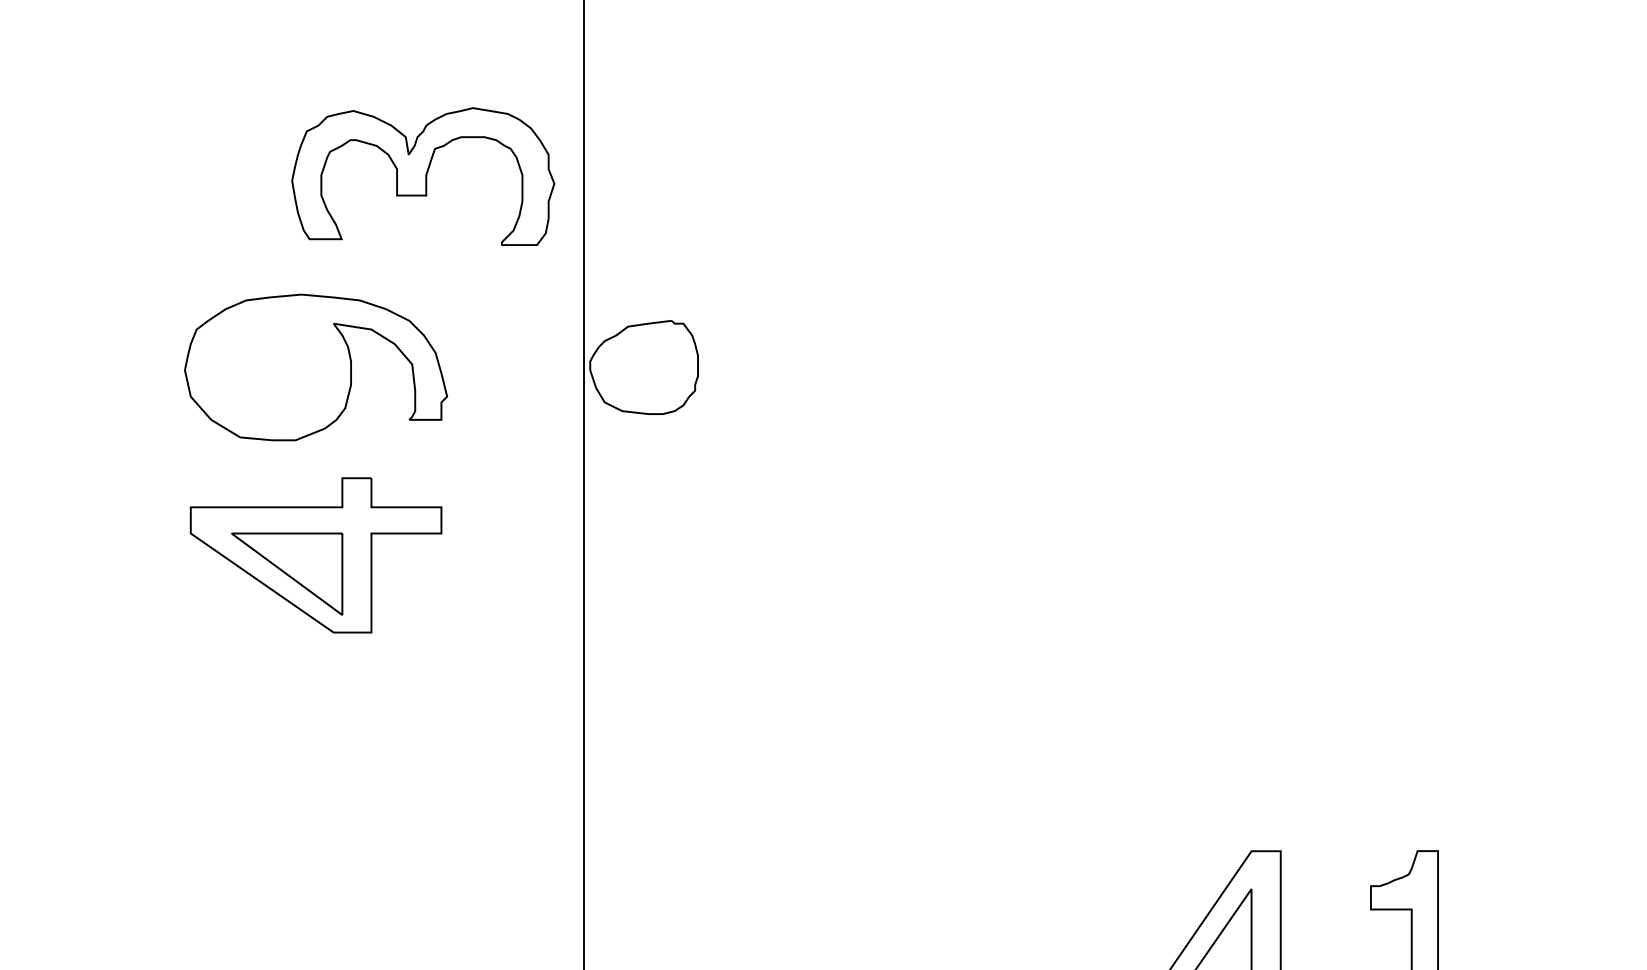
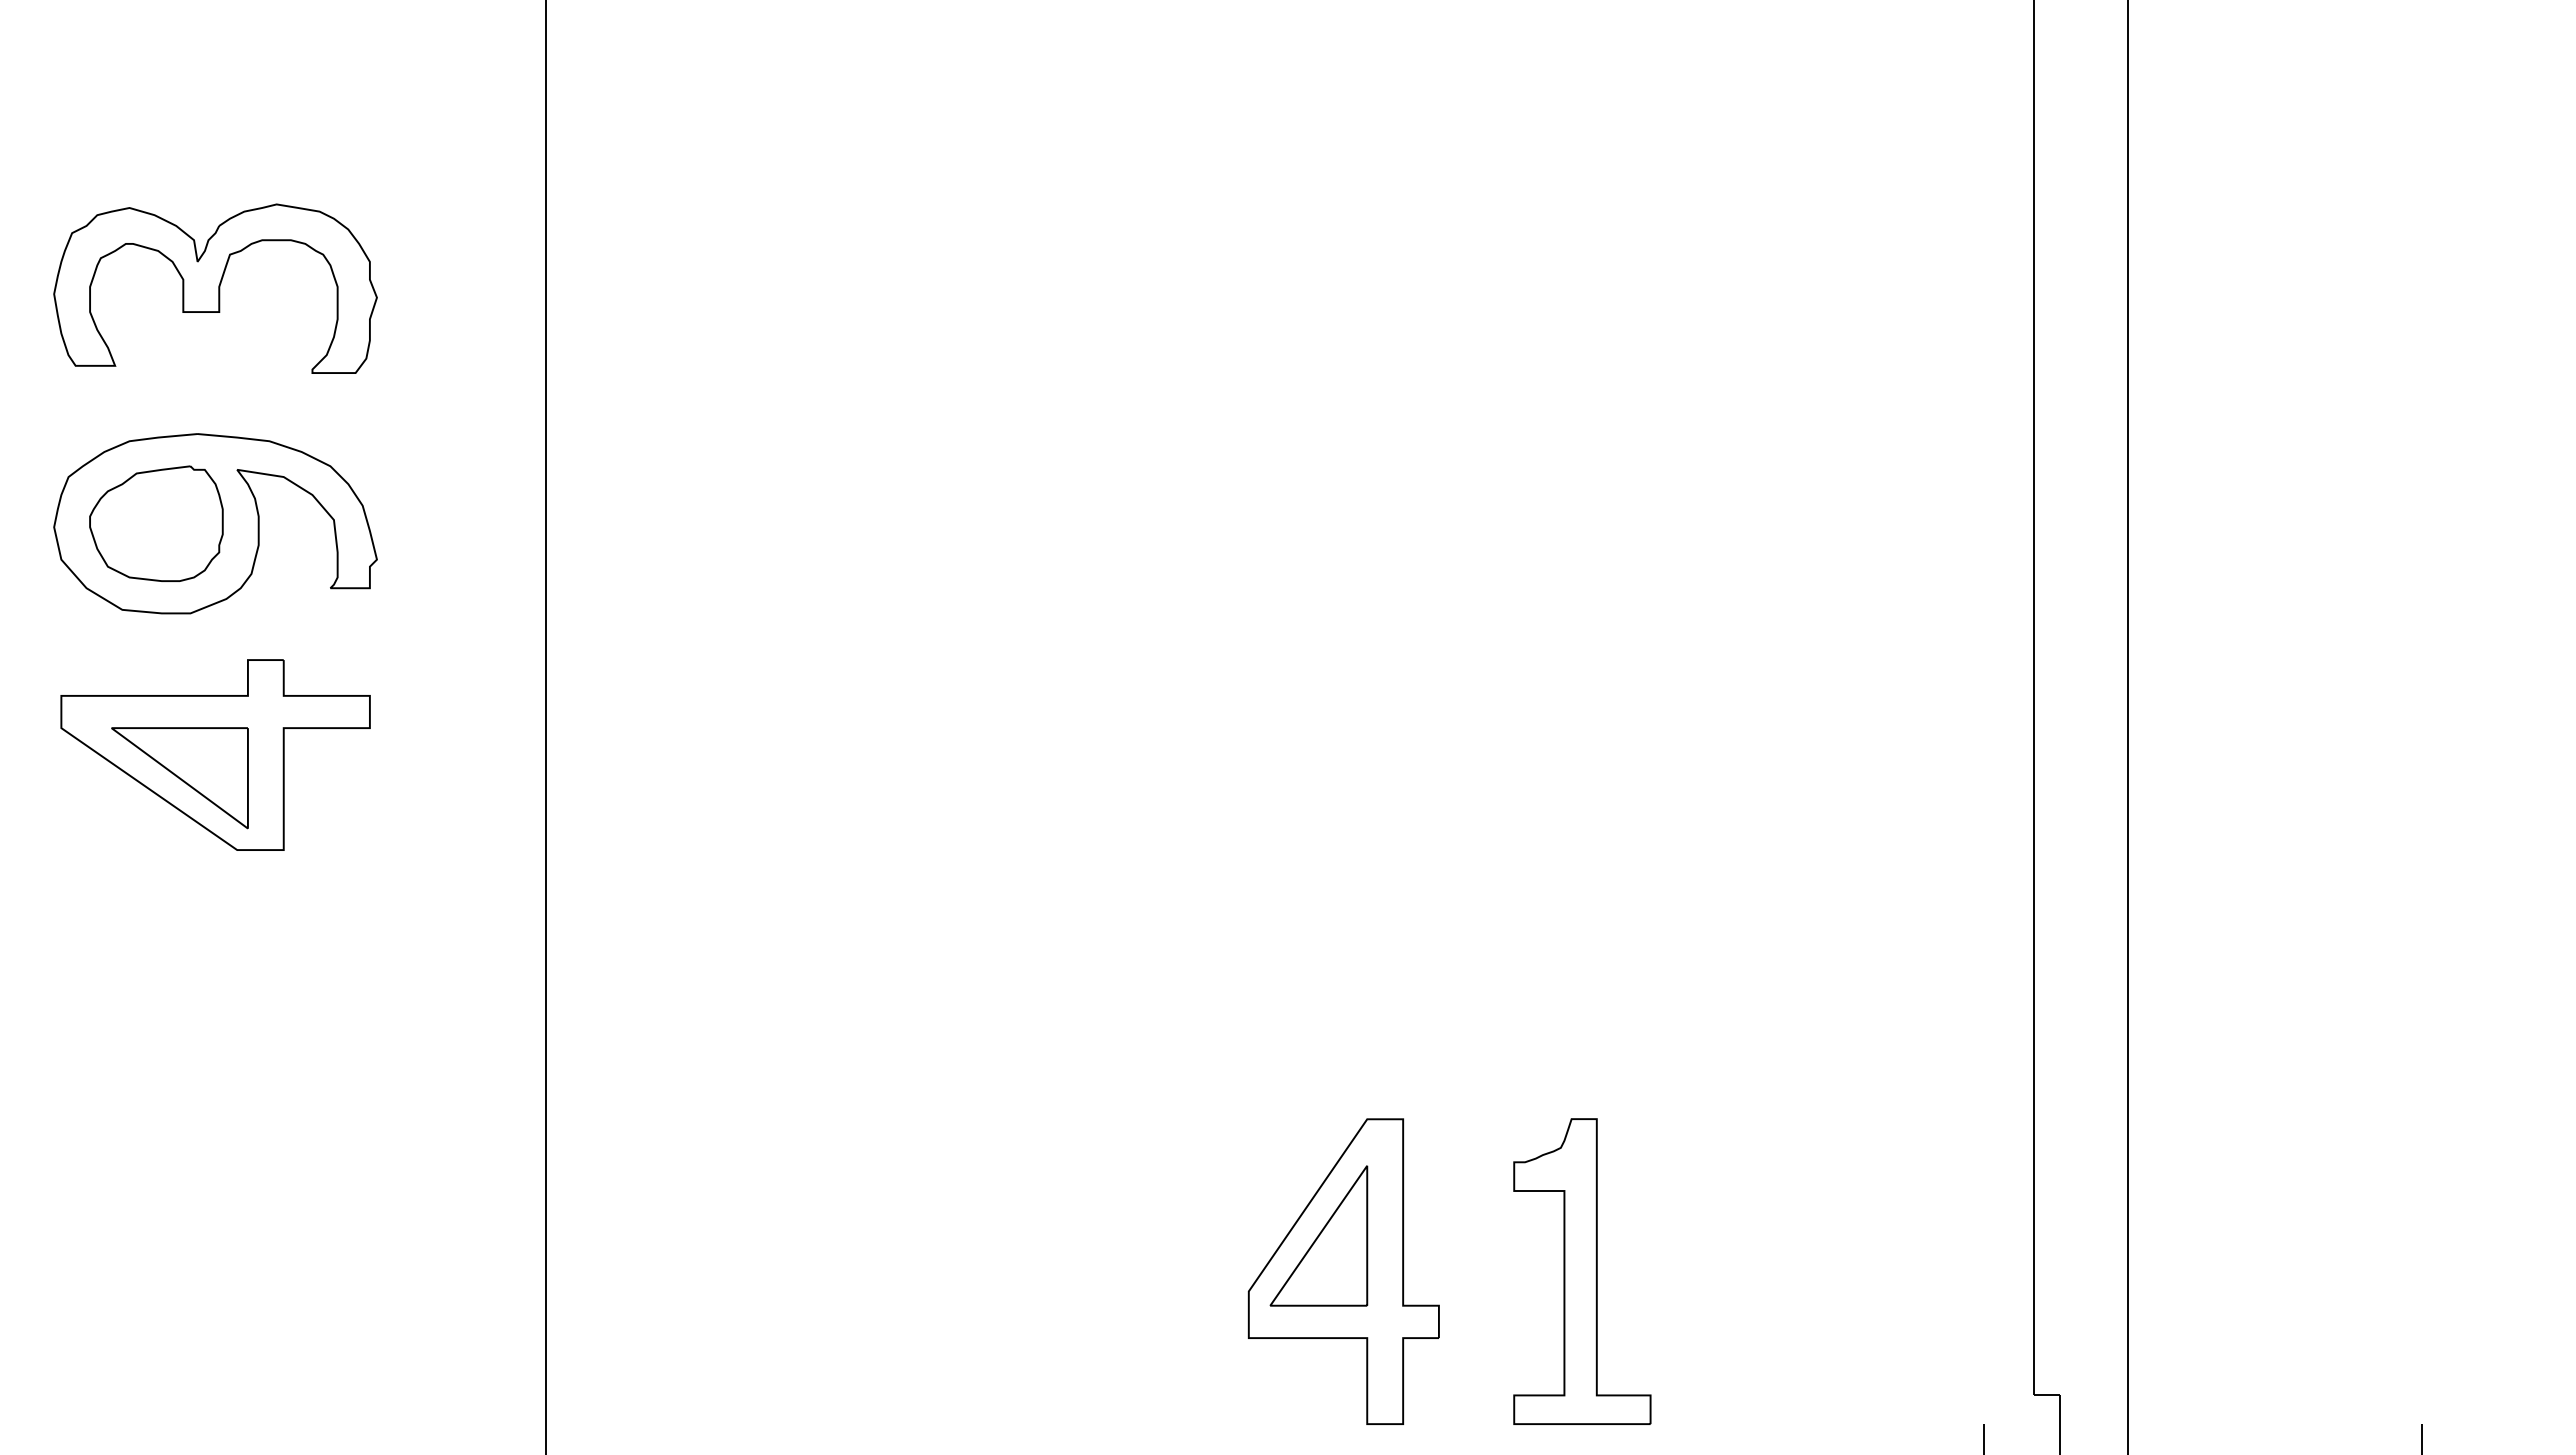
part: (423, 176) -> (215, 288), moved
part: (644, 367) -> (156, 523), moved

